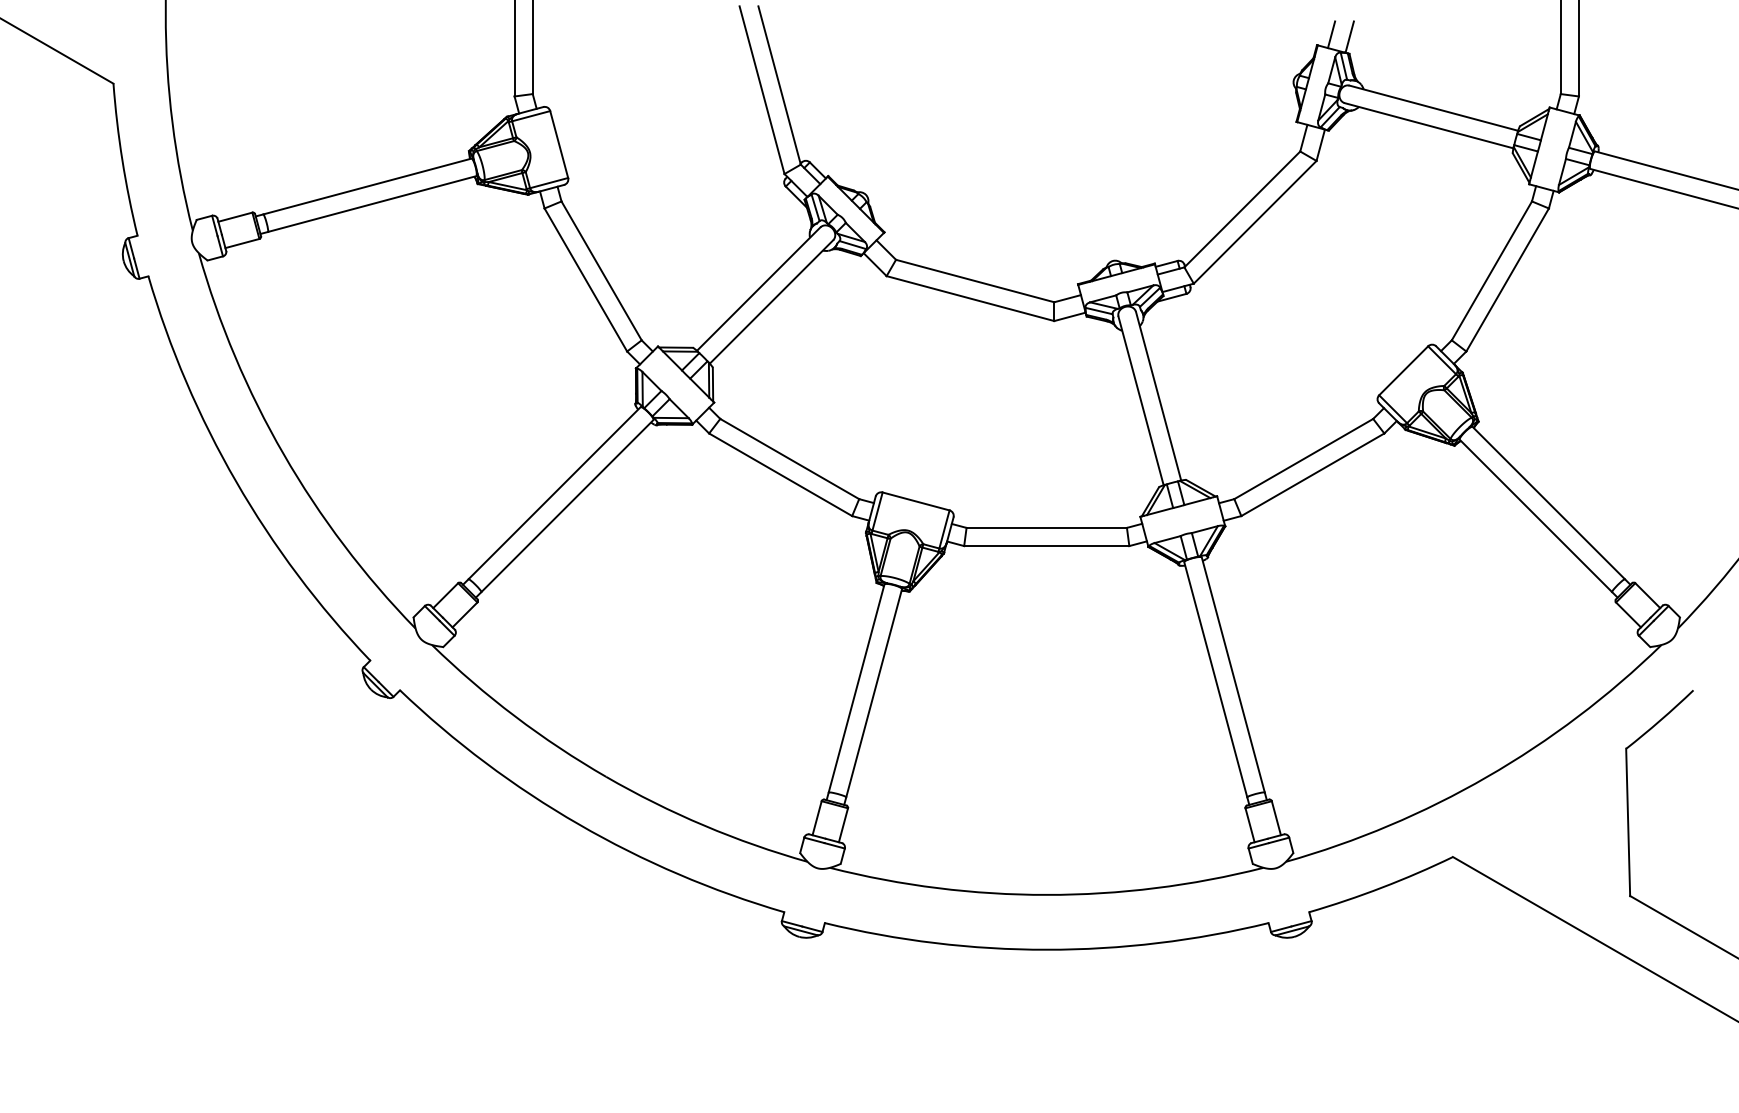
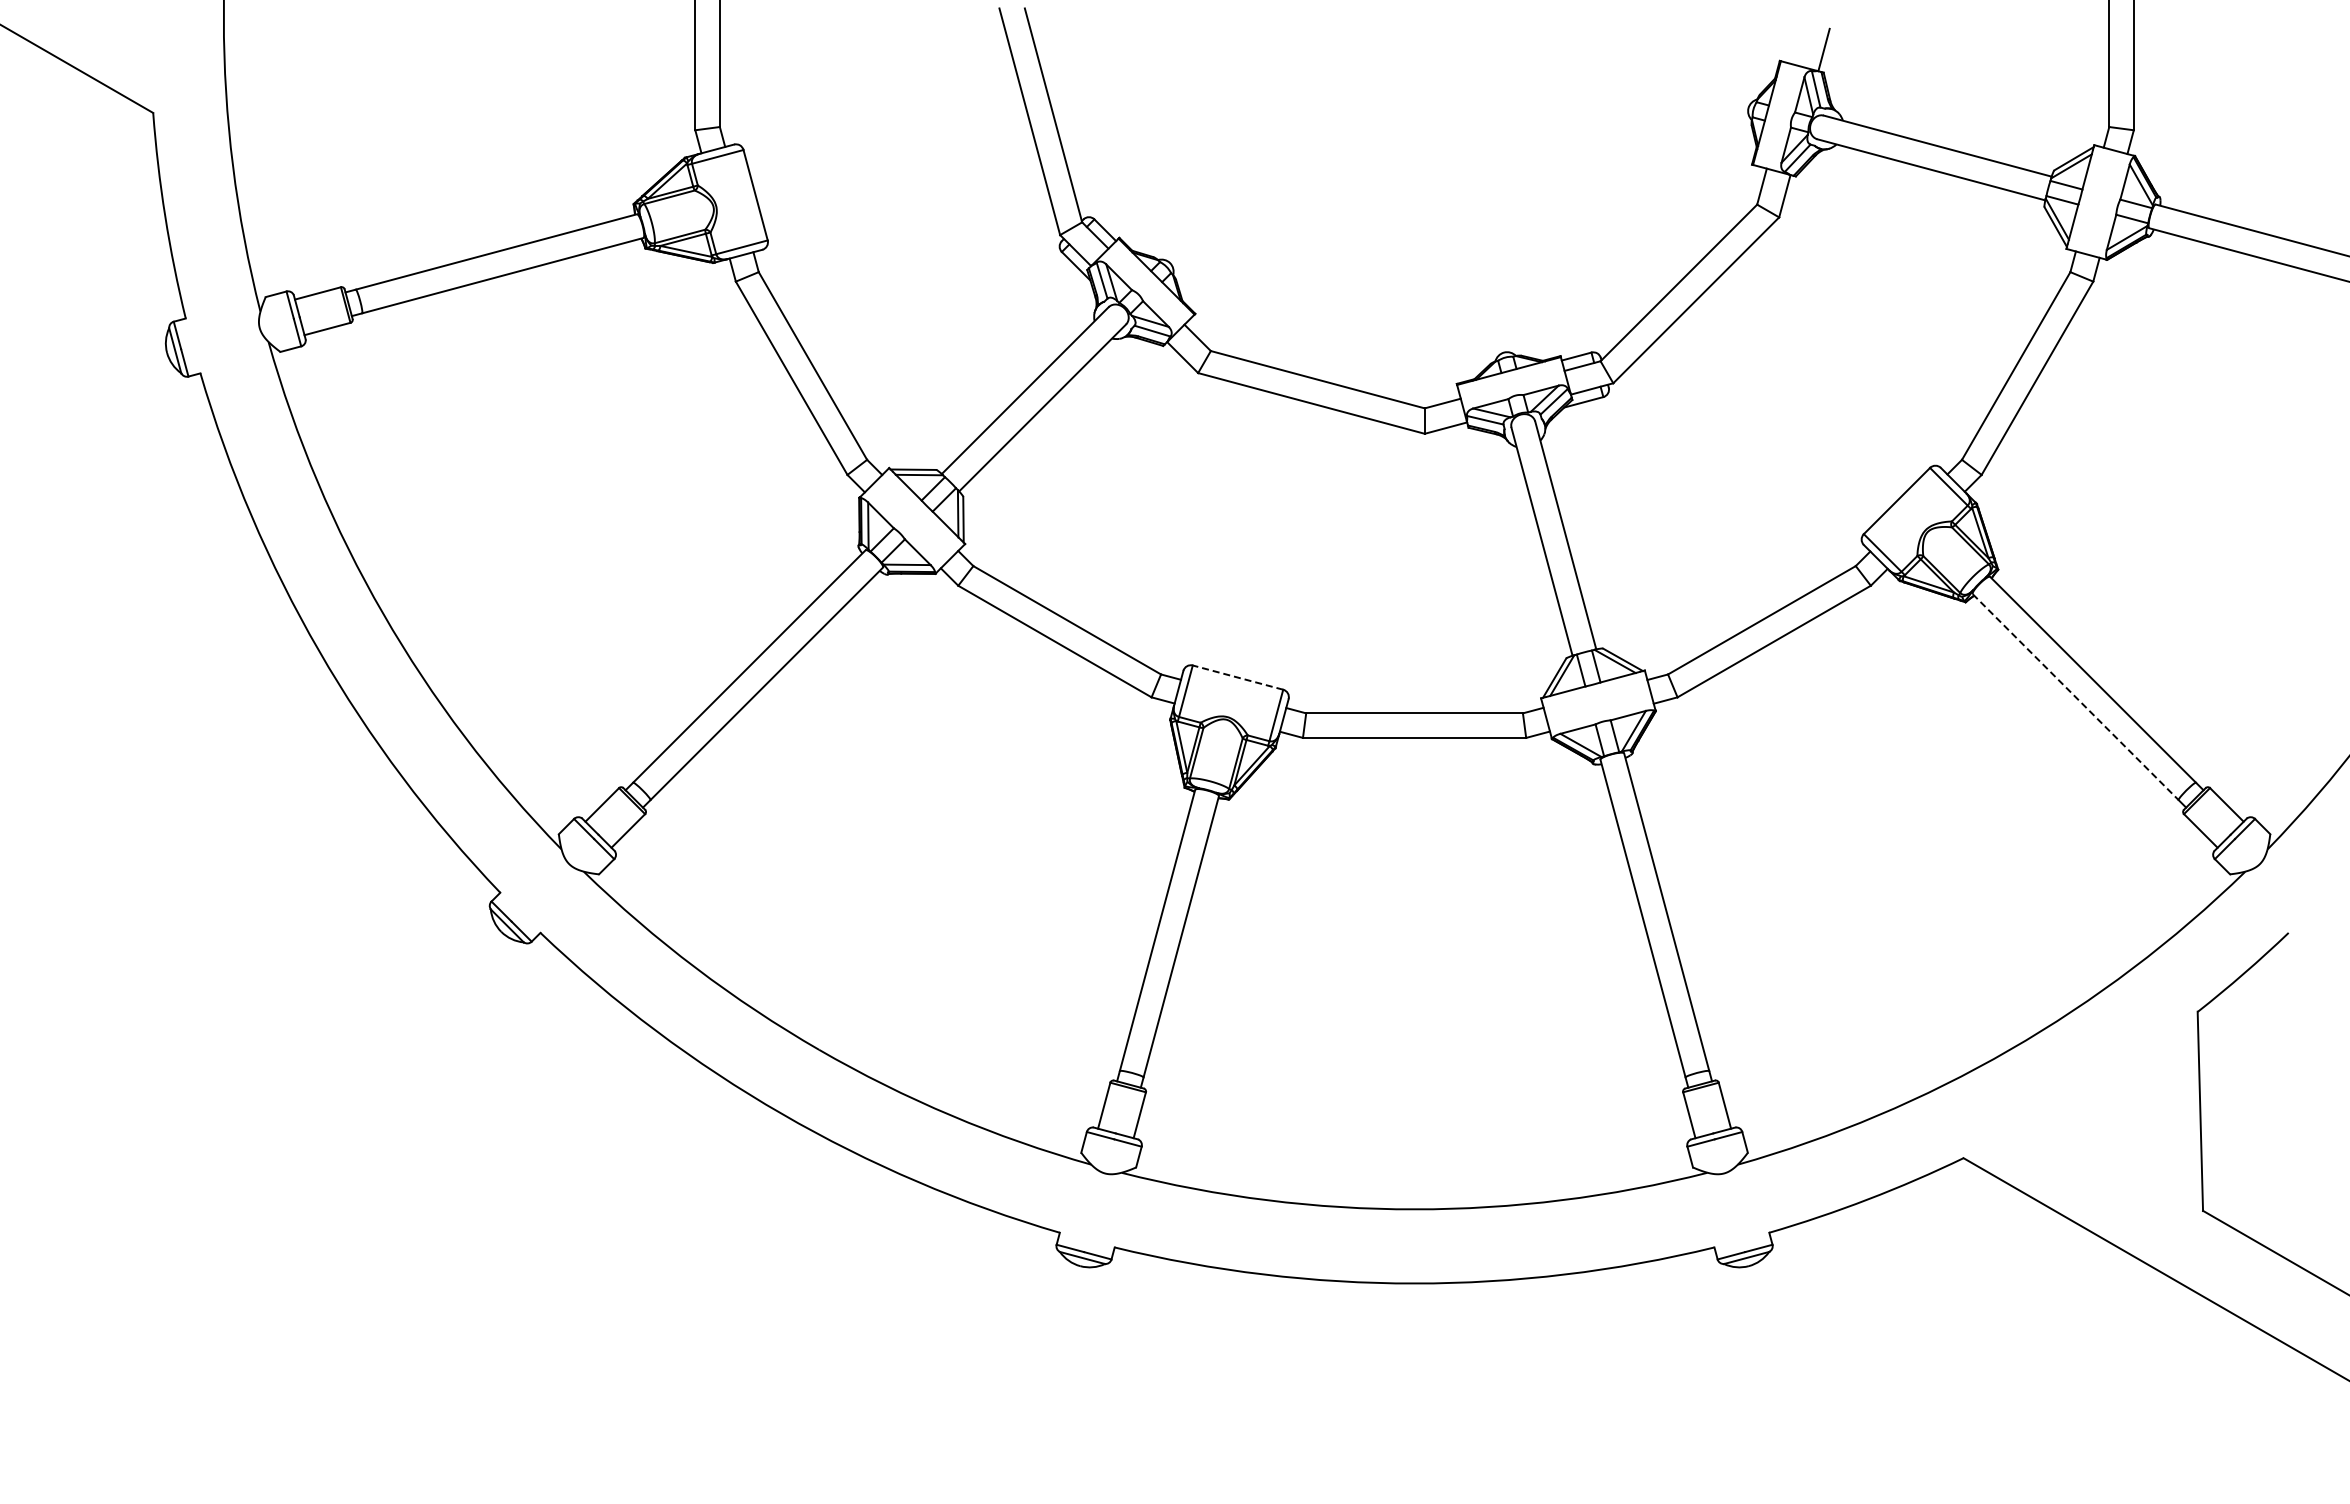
line: (1331, 34) -> (1799, 46), removed
line: (916, 501) -> (1238, 677), solid -> dashed
line: (1535, 516) -> (2075, 697), solid -> dashed

